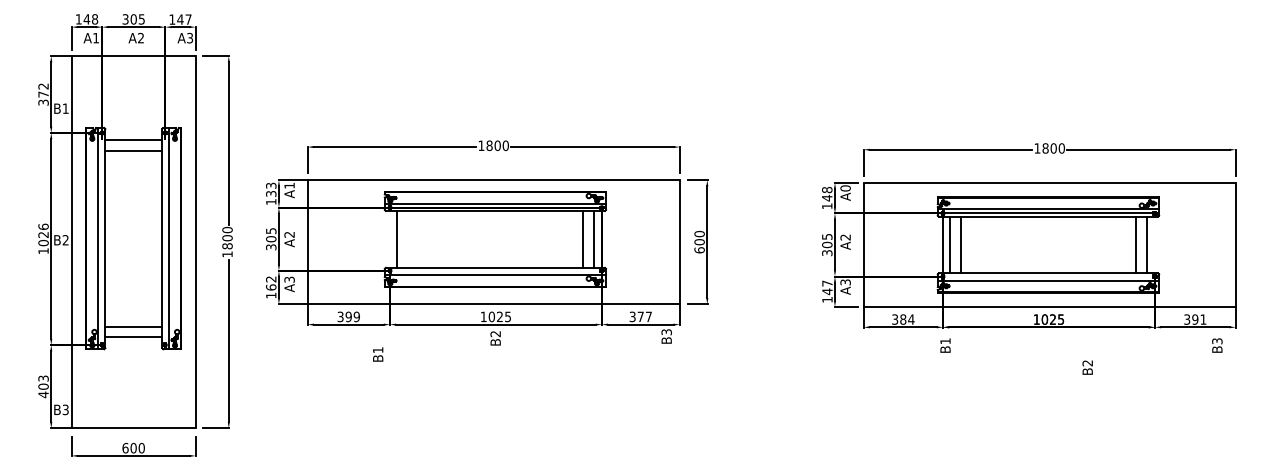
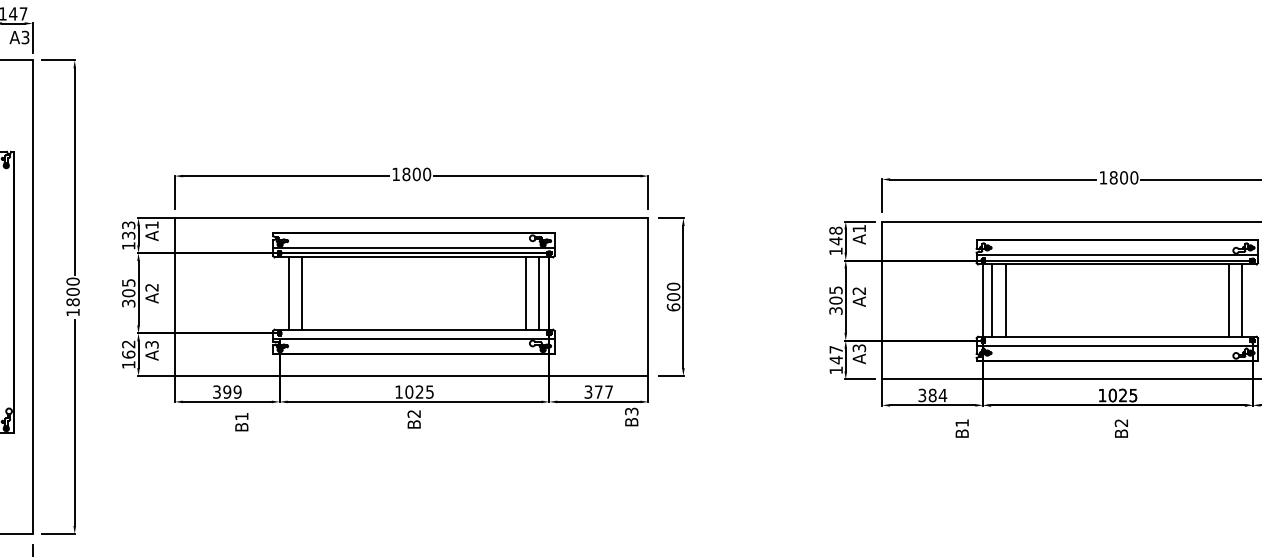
text: (845, 188) -> (859, 228), A0 -> A1
line: (407, 238) -> (302, 292), added
text: (945, 345) -> (962, 428), moved
text: (378, 354) -> (242, 422), moved
text: (1087, 367) -> (1121, 428), moved

